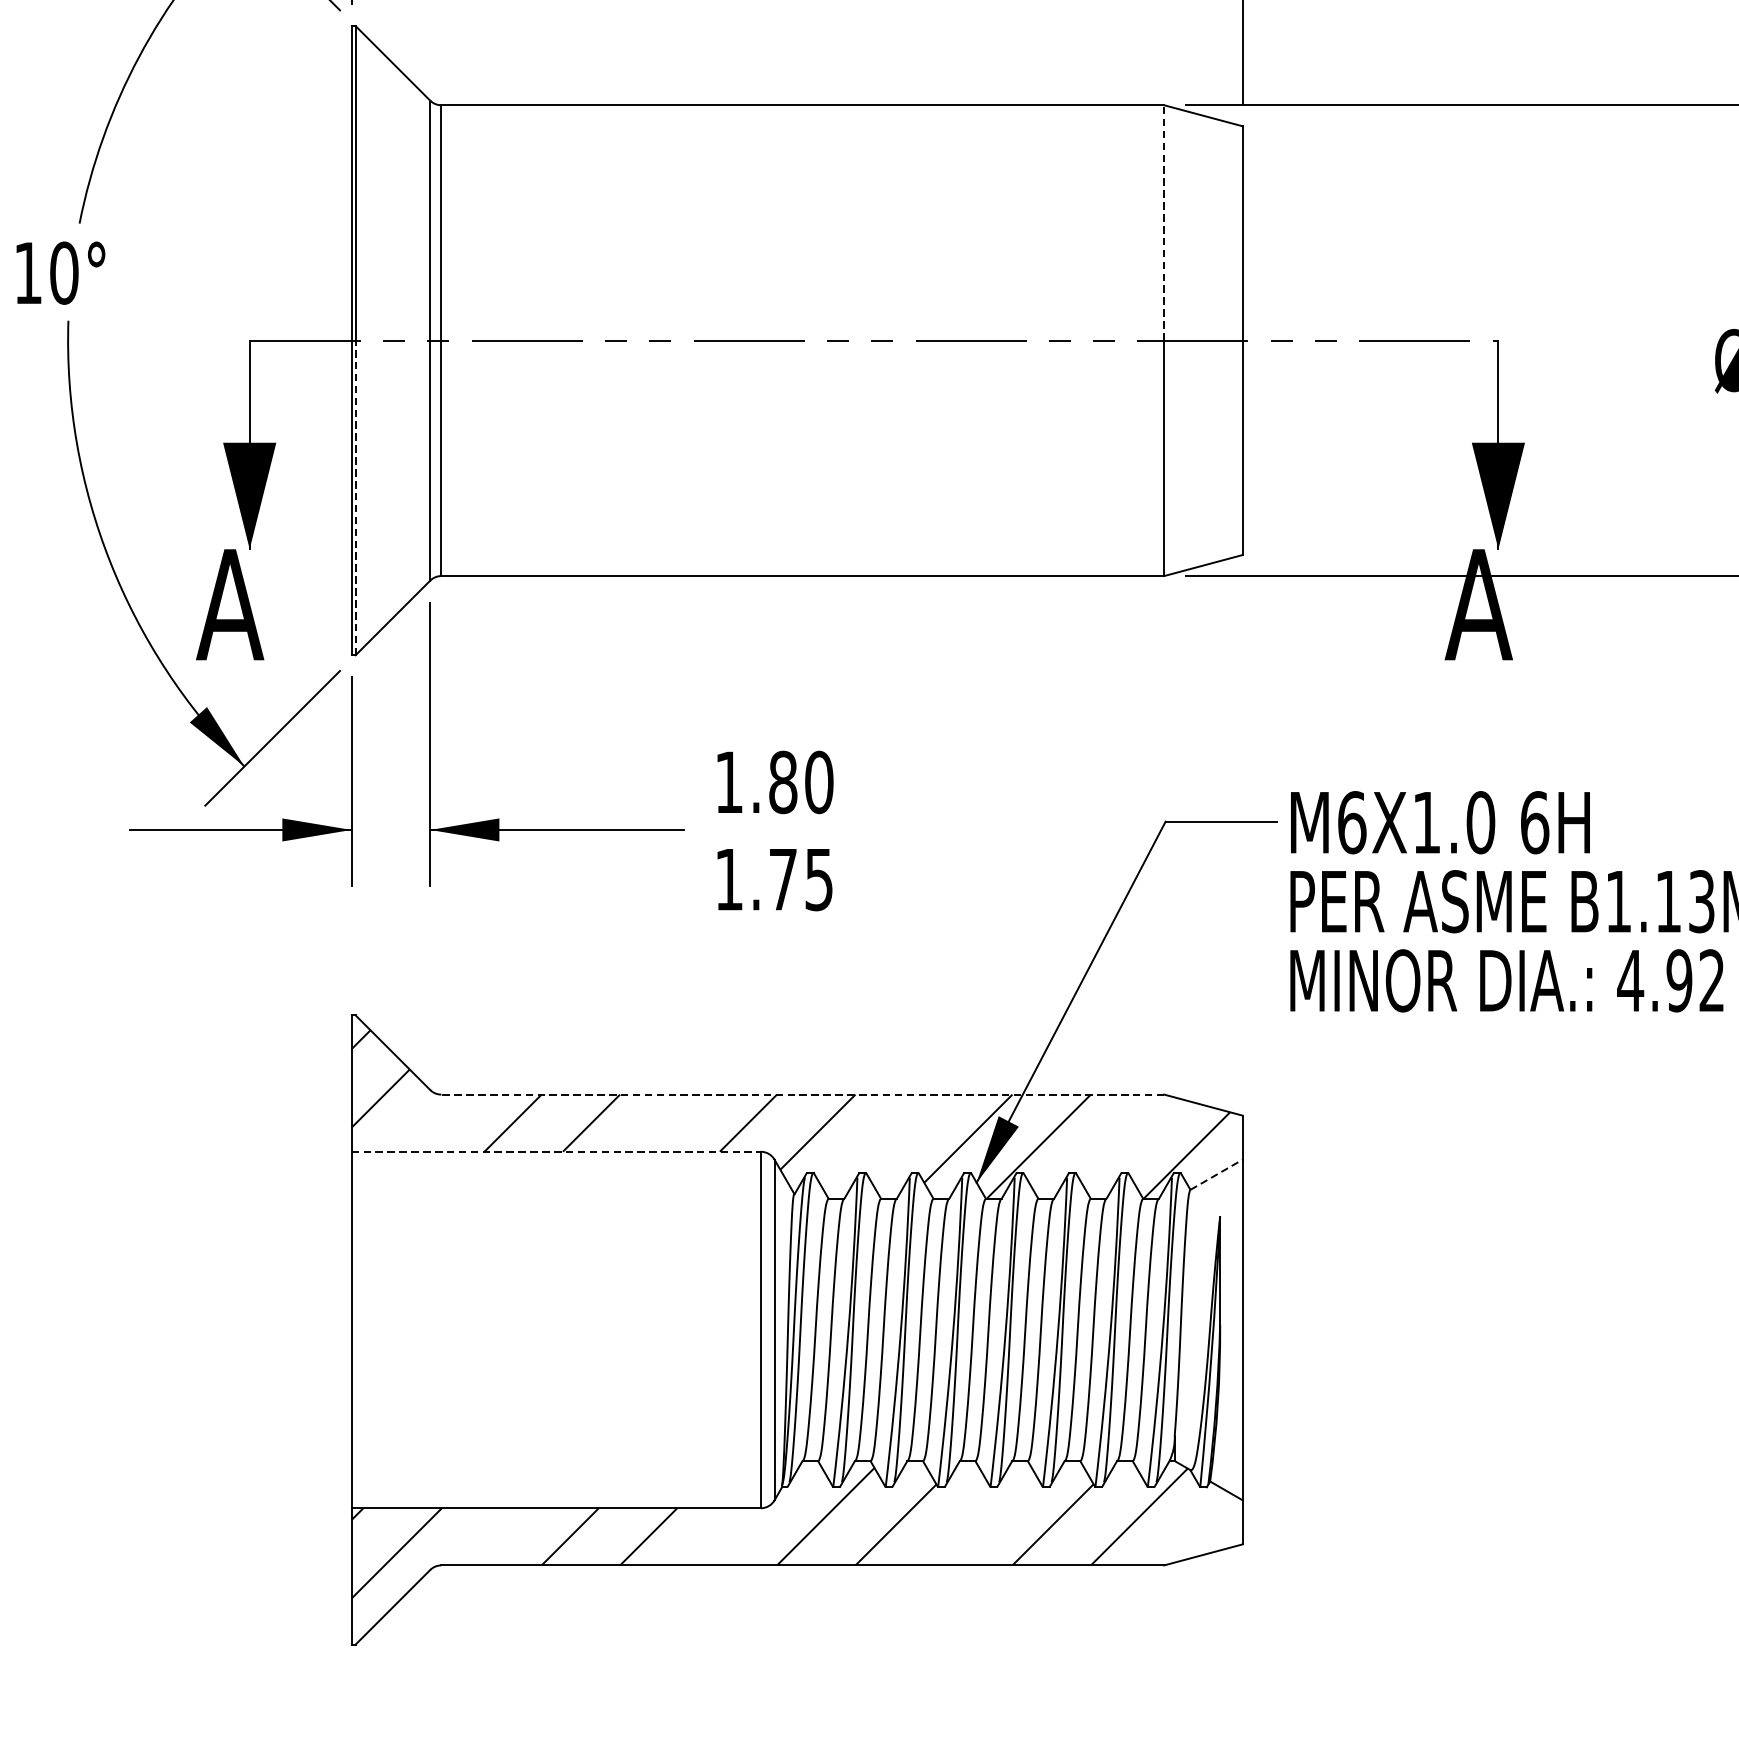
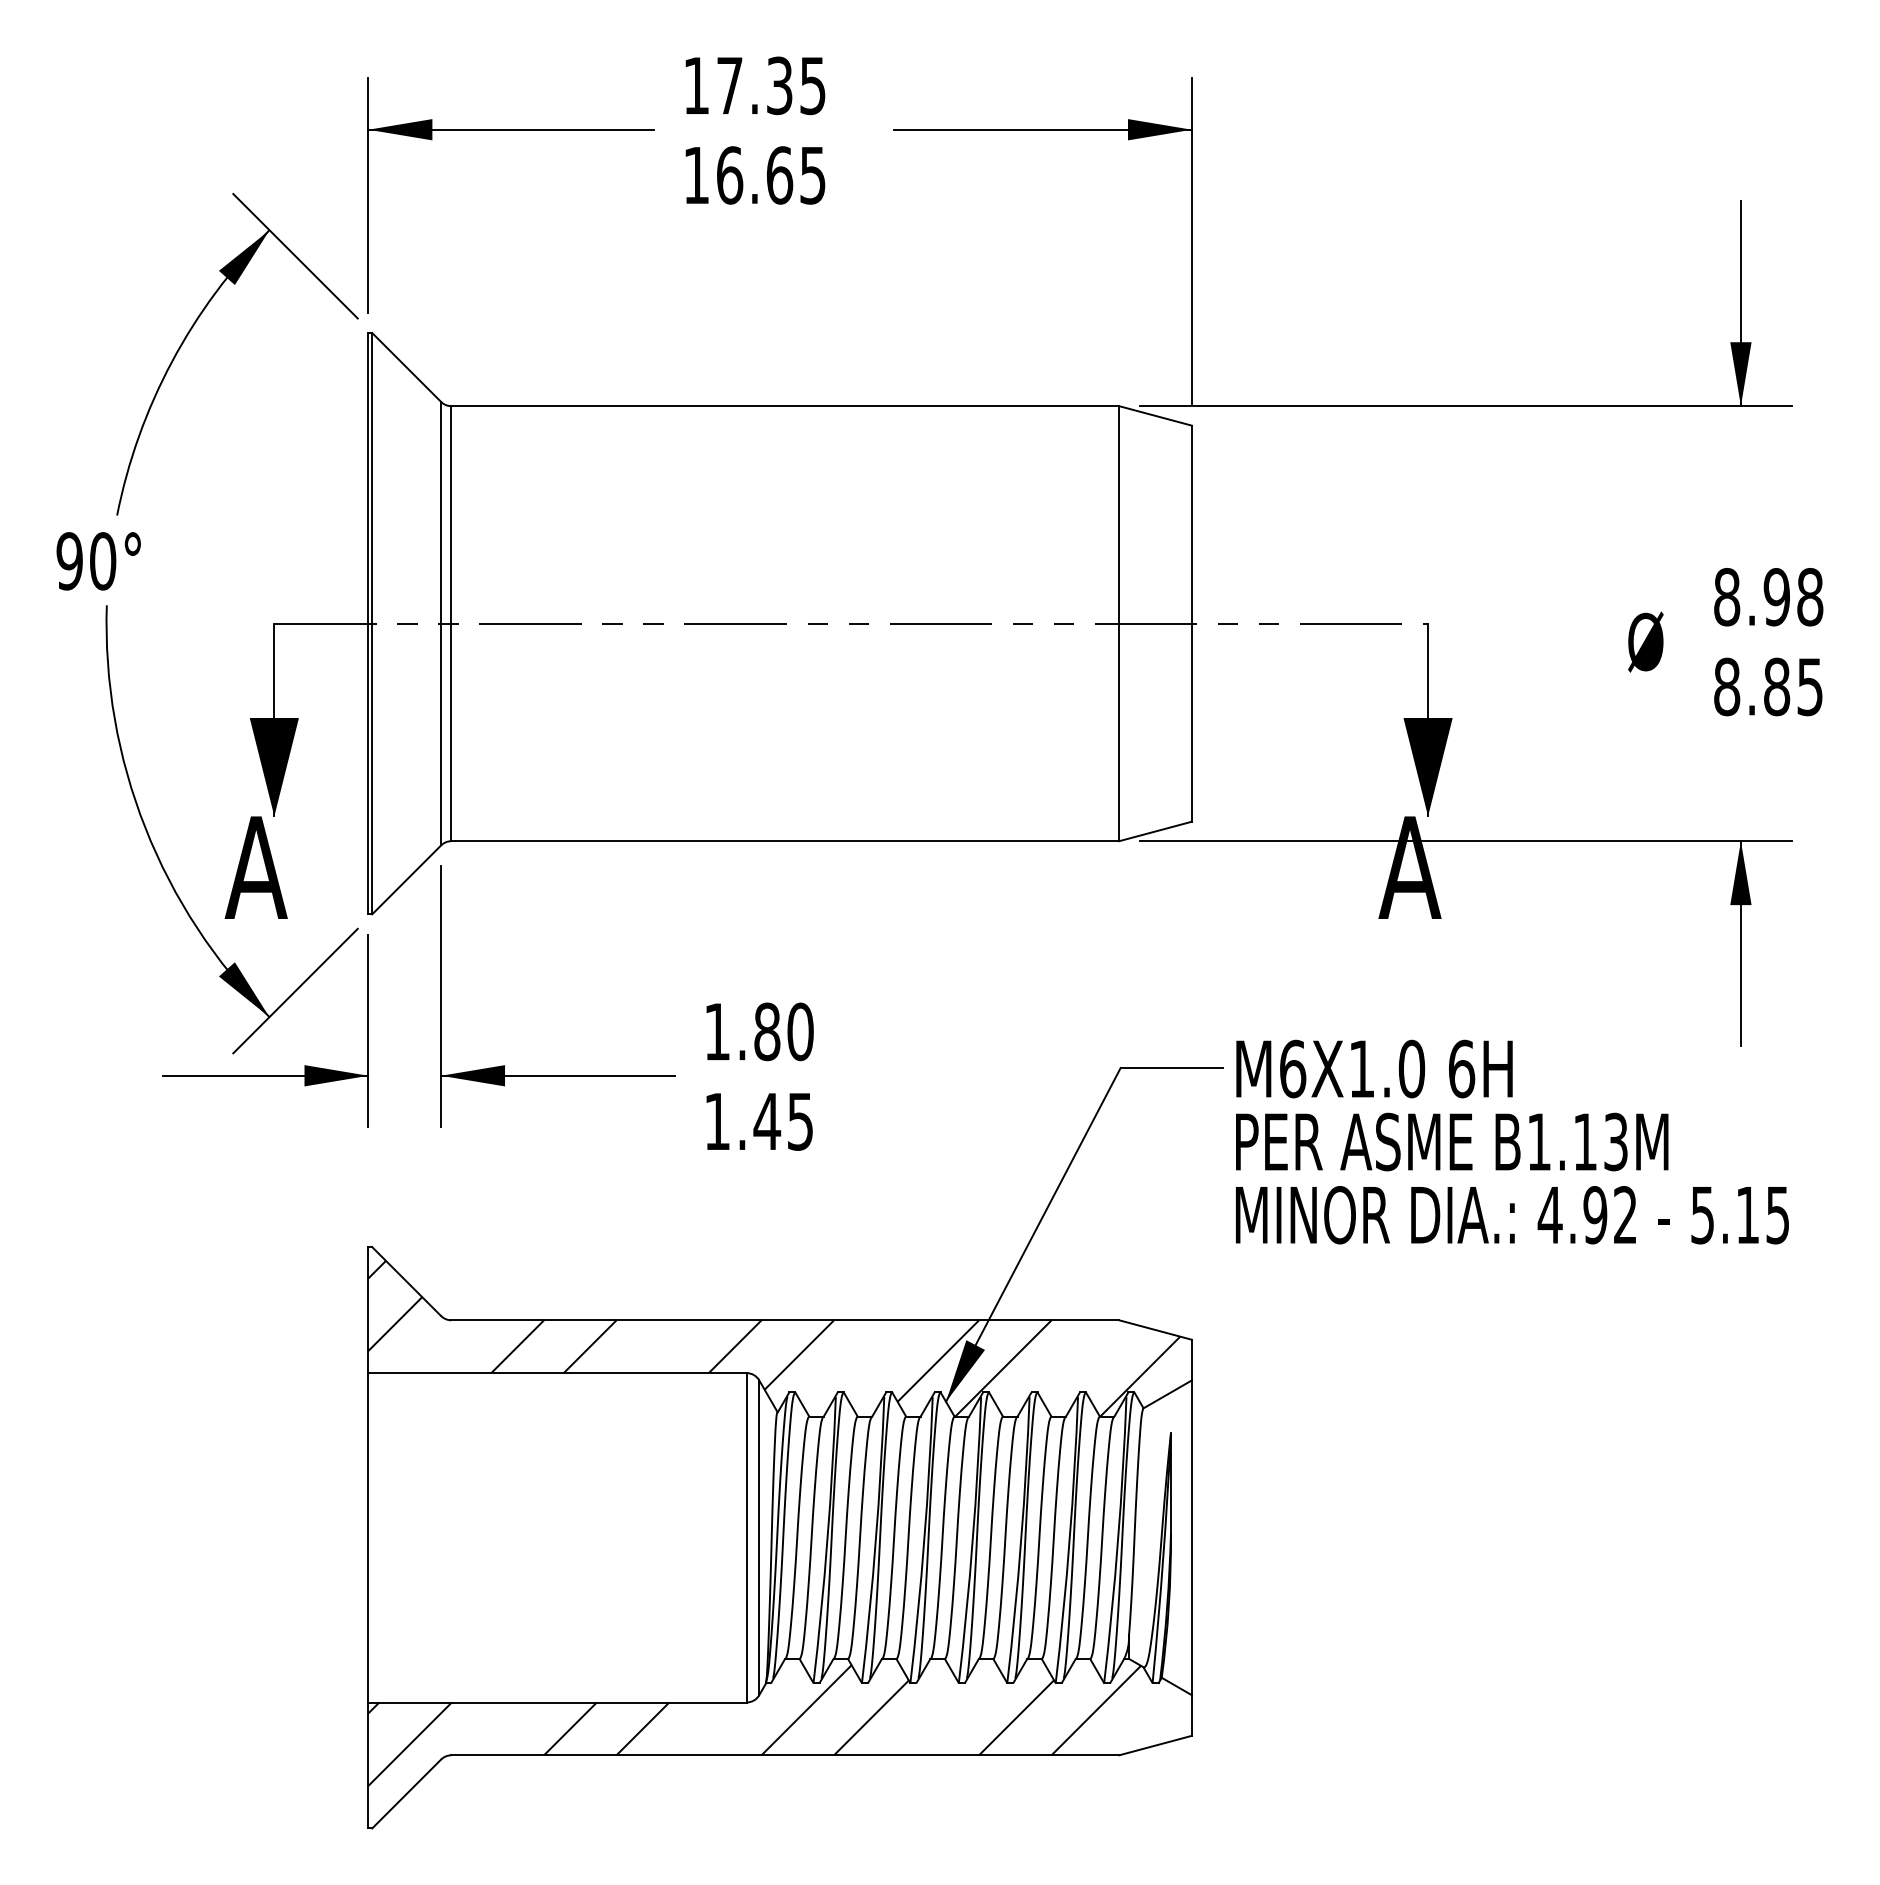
line: (1164, 222) -> (1119, 514), dashed -> solid
text: (28, 273) -> (69, 561), 10° -> 90°
line: (355, 497) -> (372, 768), dashed -> solid
text: (783, 879) -> (767, 1121), 1.75 -> 1.45
line: (802, 1094) -> (785, 1320), dashed -> solid
line: (557, 1152) -> (558, 1373), dashed -> solid
line: (1216, 1174) -> (1167, 1394), dashed -> solid

